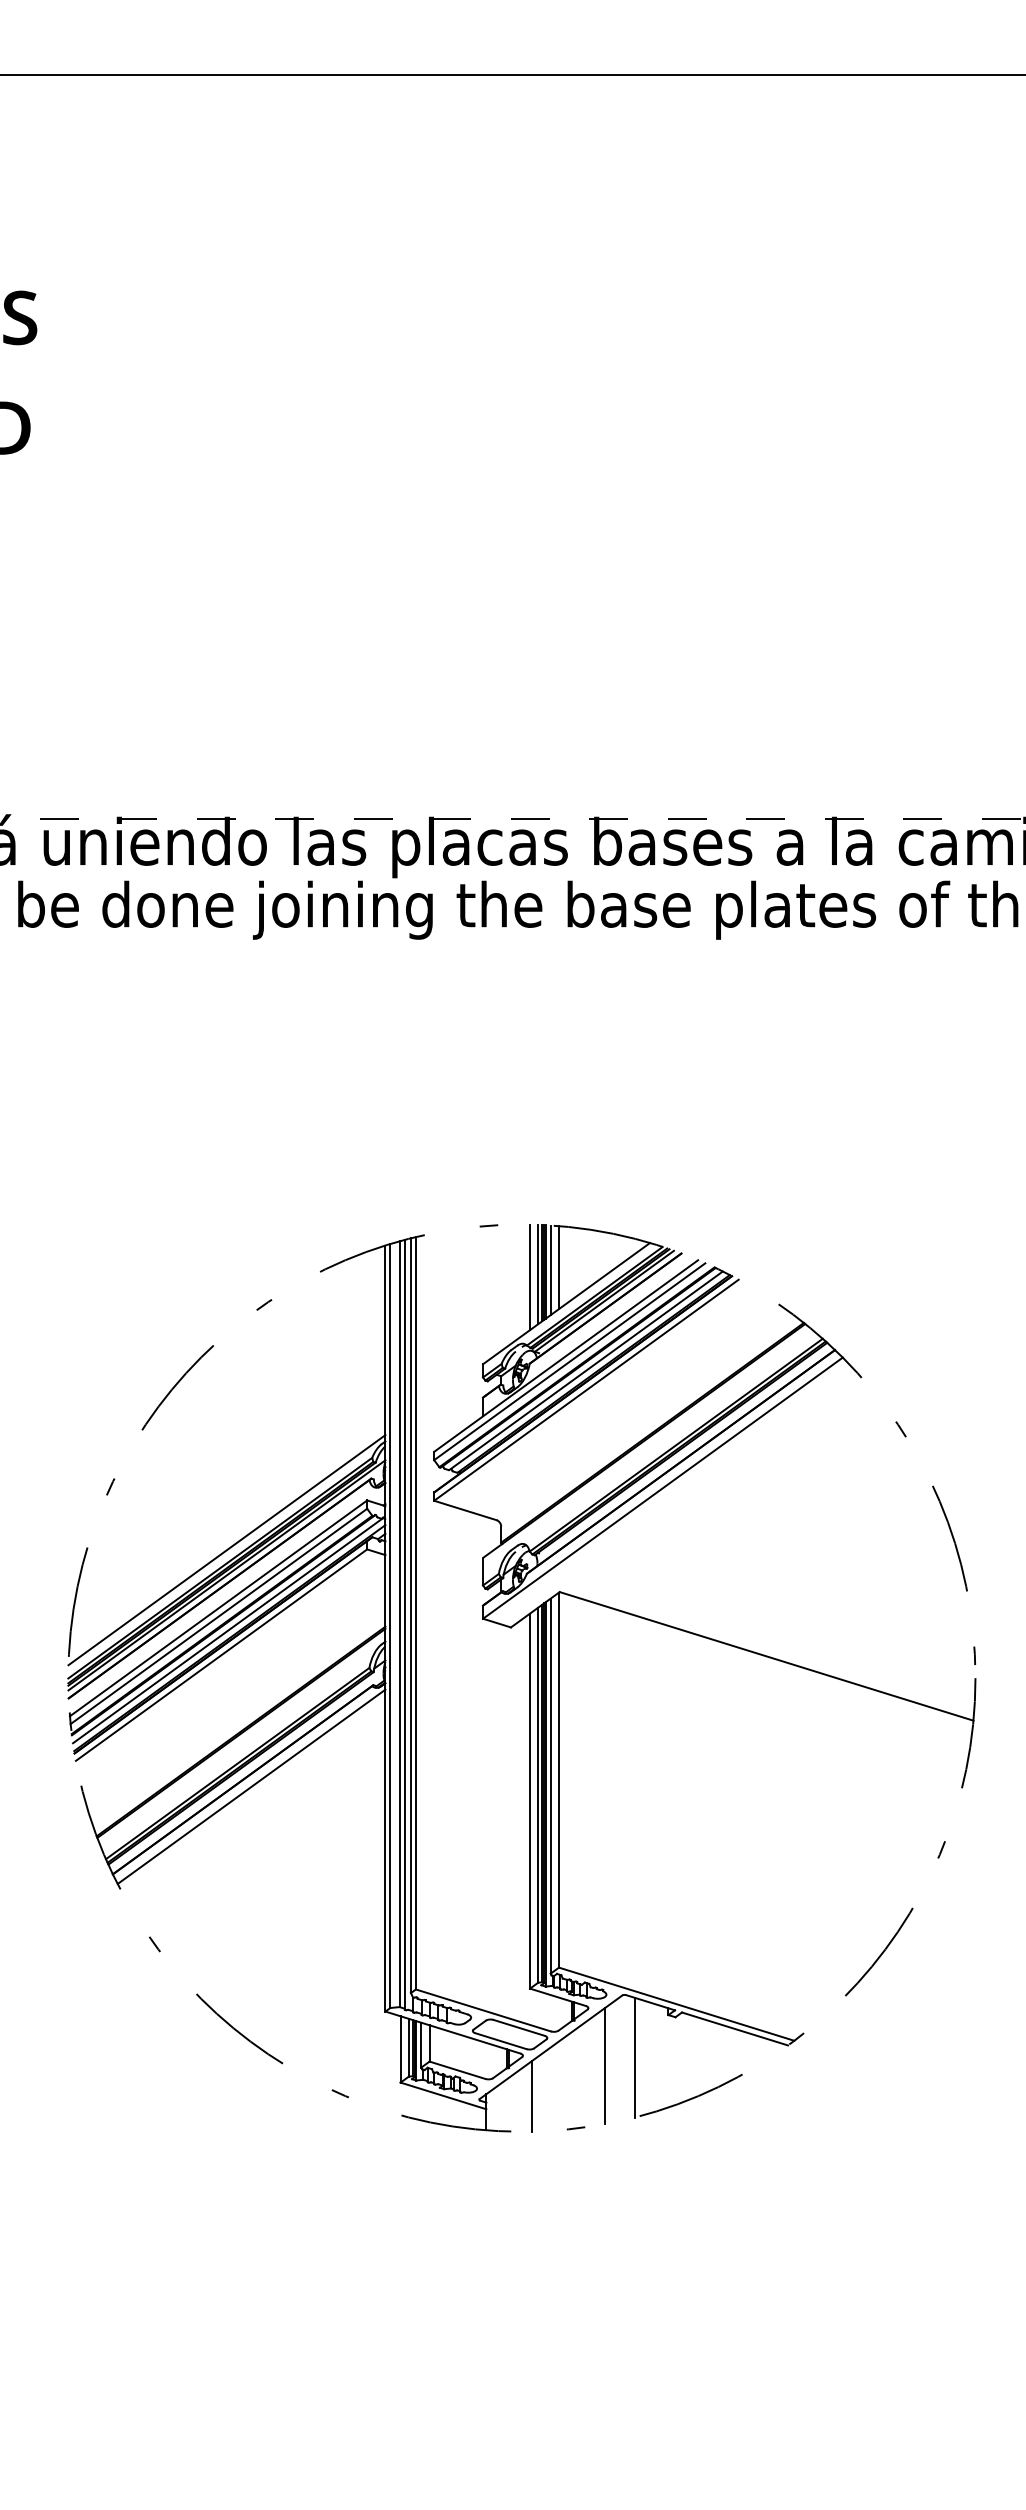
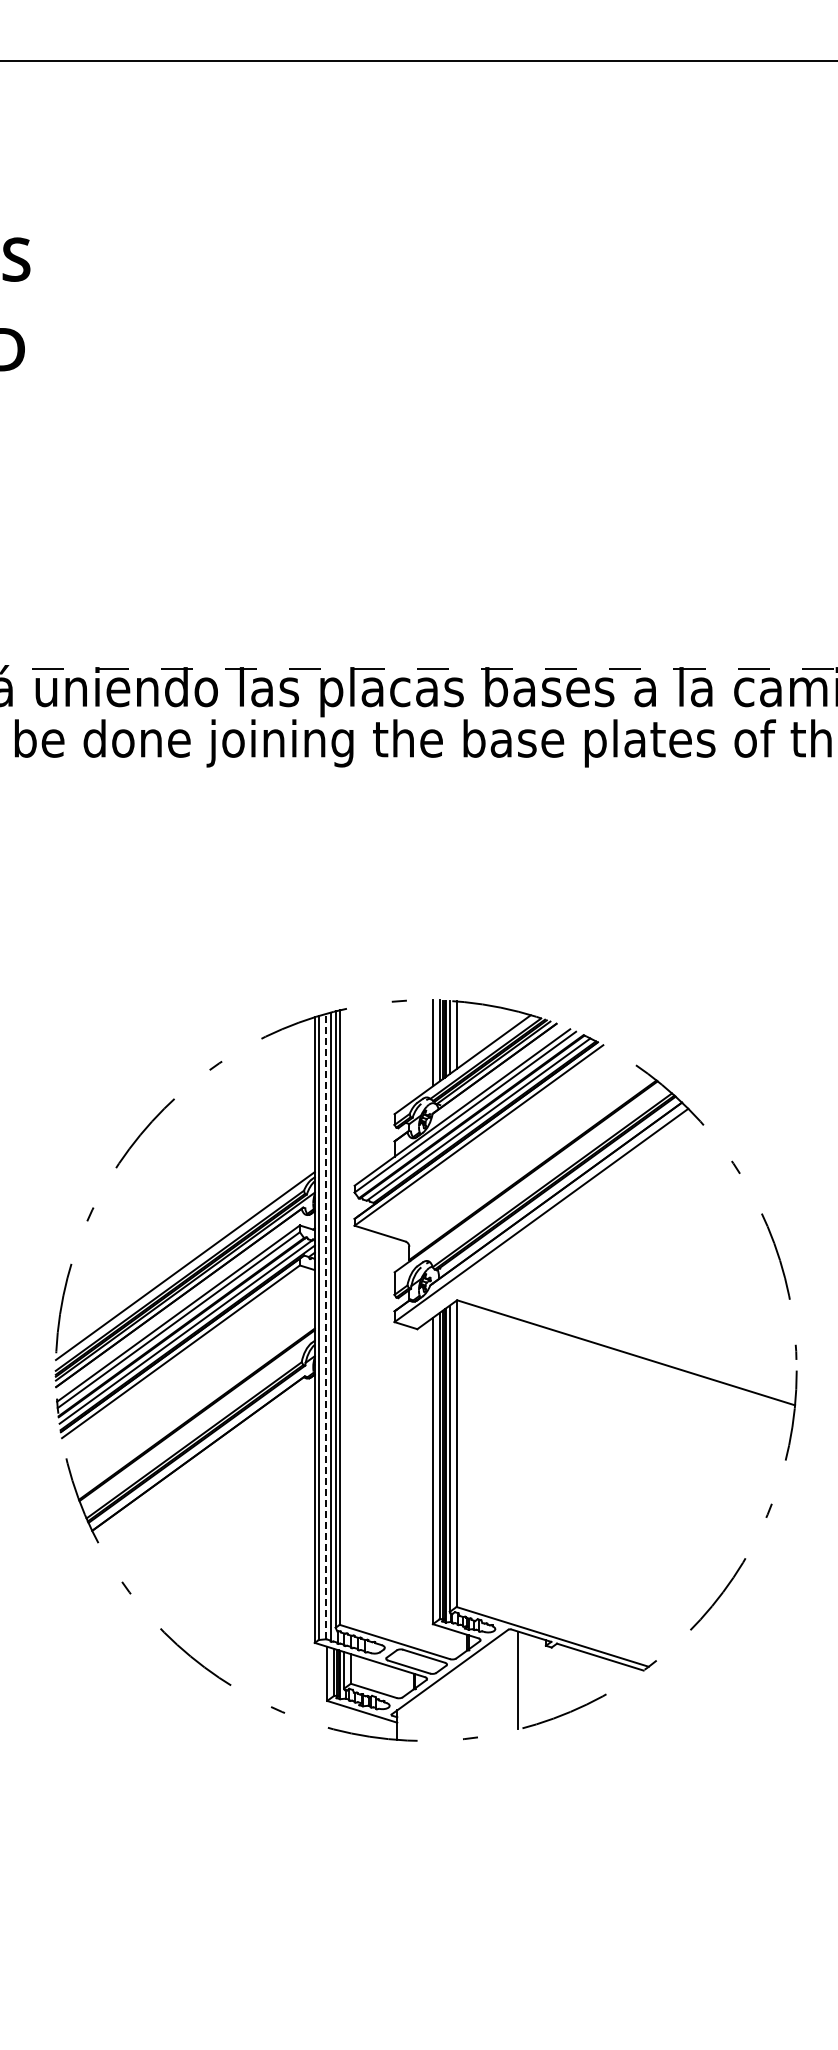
line: (399, 1624) -> (326, 1326), solid -> dashed
line: (251, 1785) -> (205, 1458), removed
line: (604, 2066) -> (493, 1687), removed
line: (531, 2095) -> (434, 1711), removed

